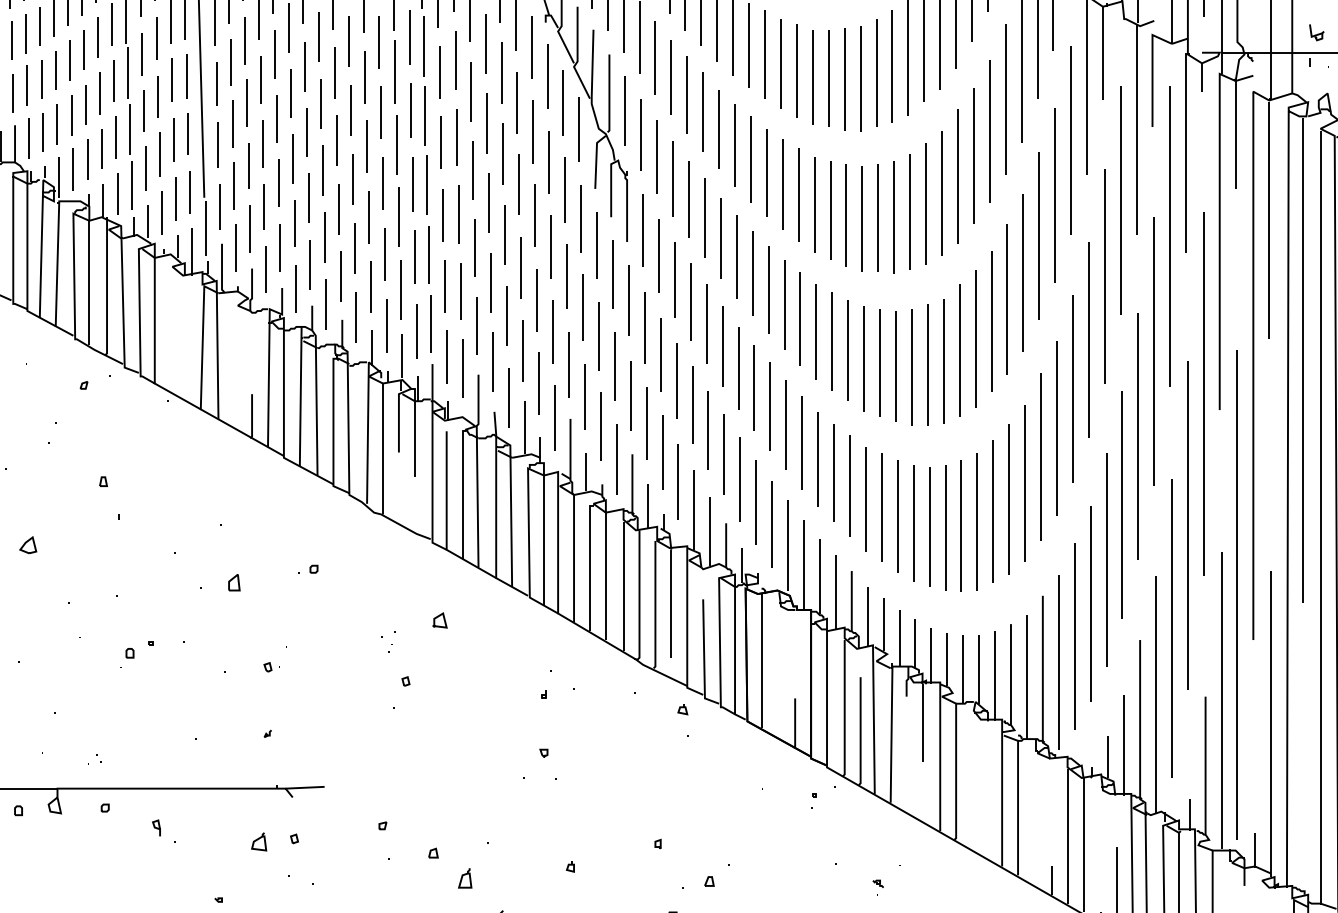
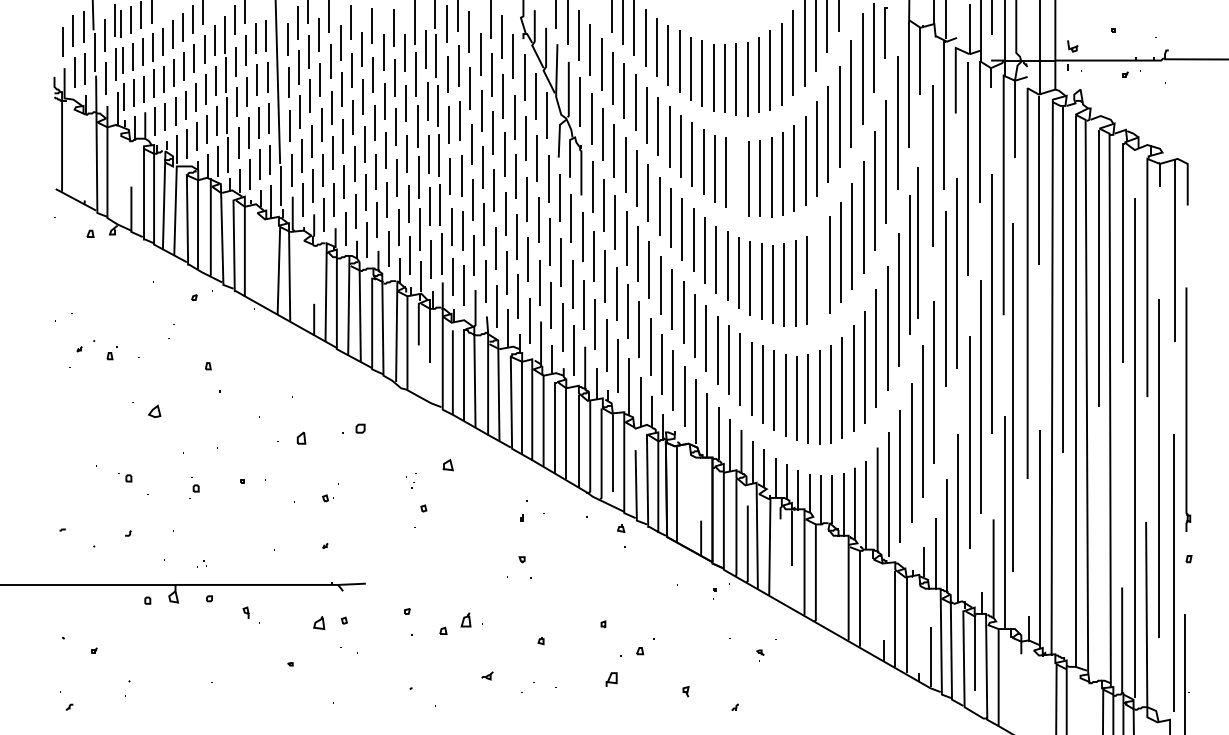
line: (846, 215) -> (737, 176), removed
line: (1168, 236) -> (967, 168), moved
line: (1104, 275) -> (917, 242), moved
line: (958, 350) -> (817, 272), removed
line: (1138, 435) -> (945, 298), moved
part: (308, 569) -> (354, 428), size x1.6
line: (1236, 594) -> (1012, 397), moved
line: (1171, 628) -> (969, 442), moved
part: (127, 657) -> (194, 491), moved
part: (464, 877) -> (465, 619), moved

